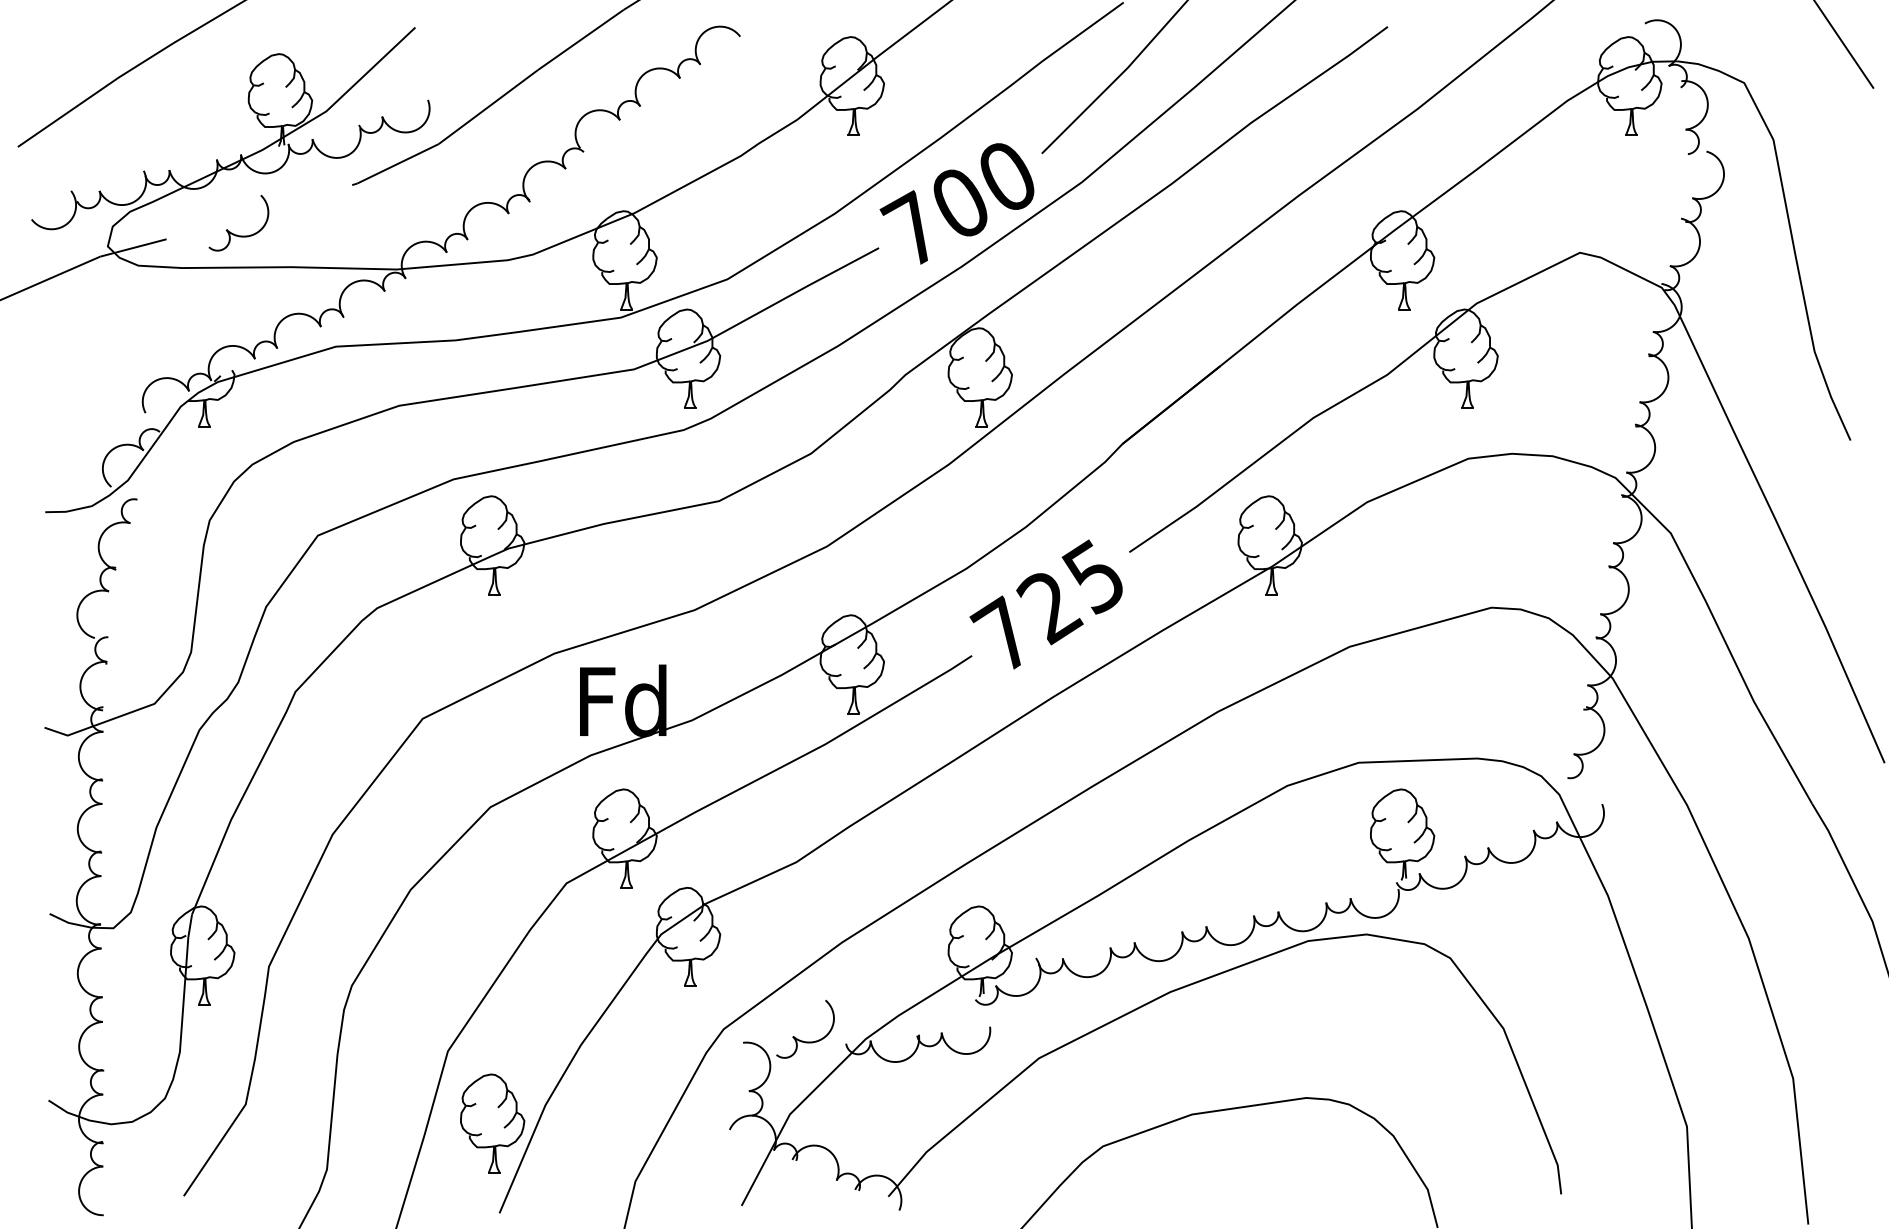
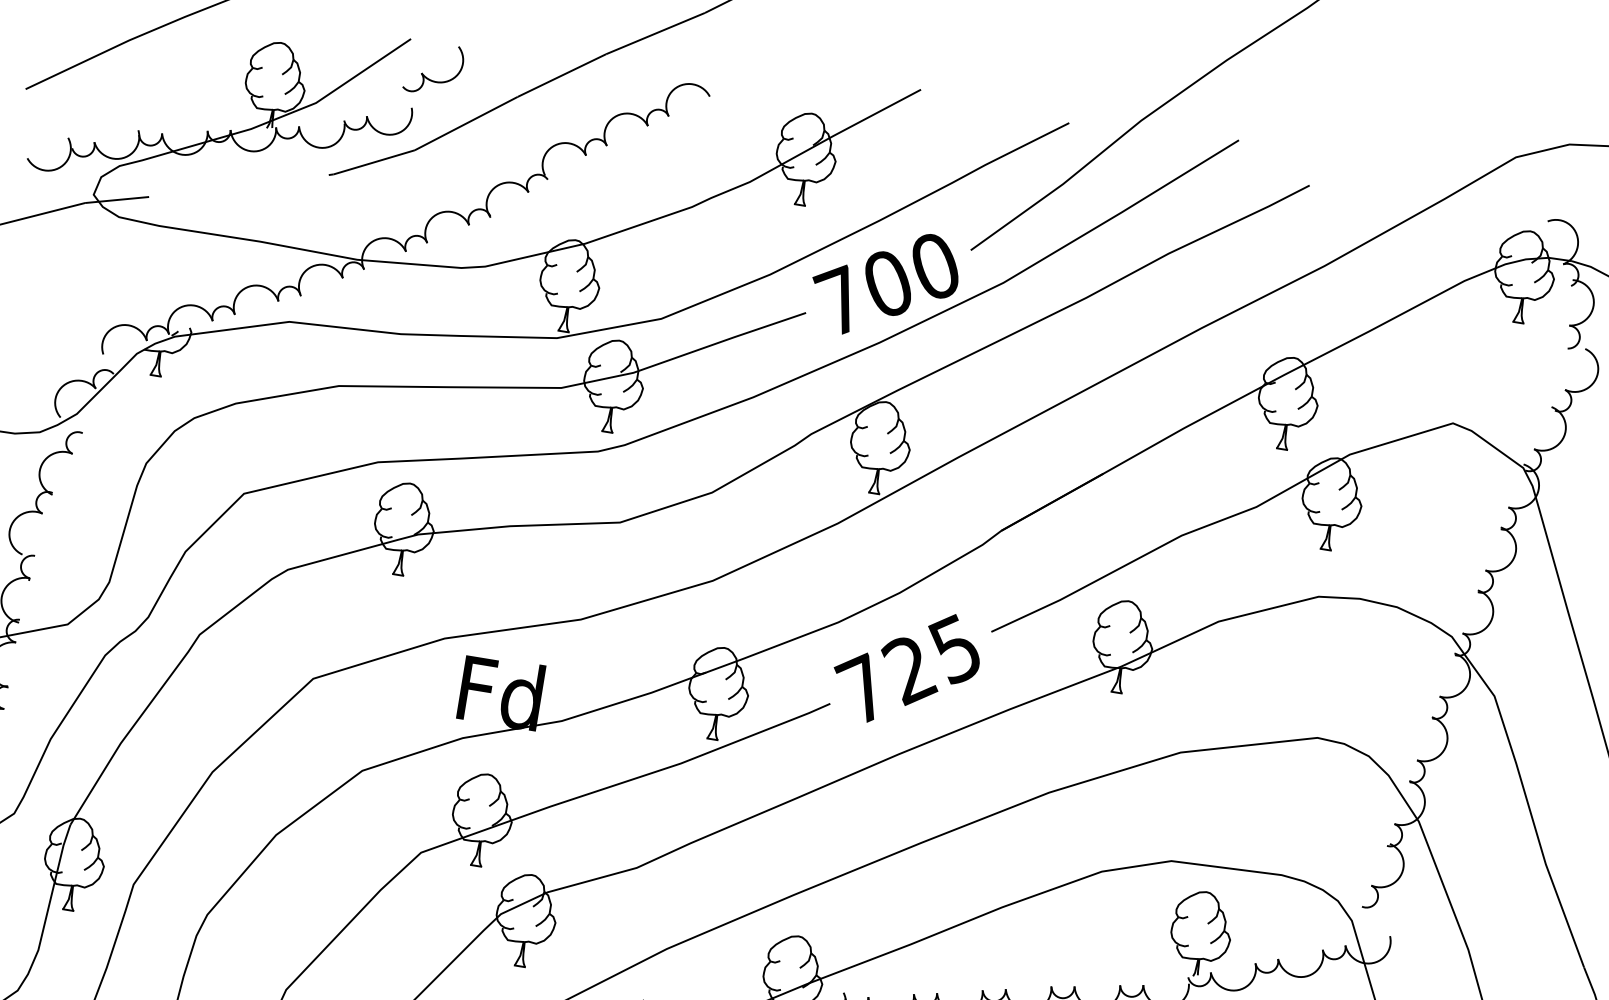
part: (234, 233) -> (428, 77), moved

